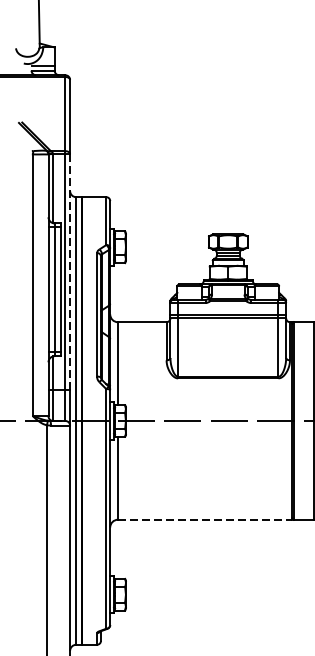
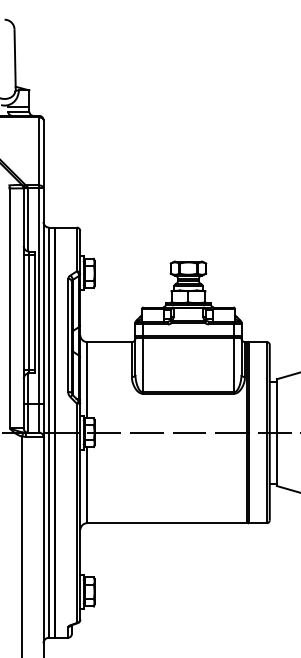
line: (70, 272) -> (43, 296), dashed -> solid
line: (205, 520) -> (167, 523), dashed -> solid

